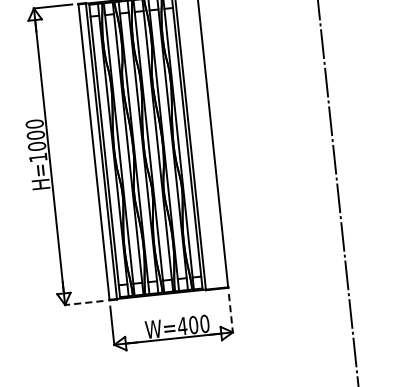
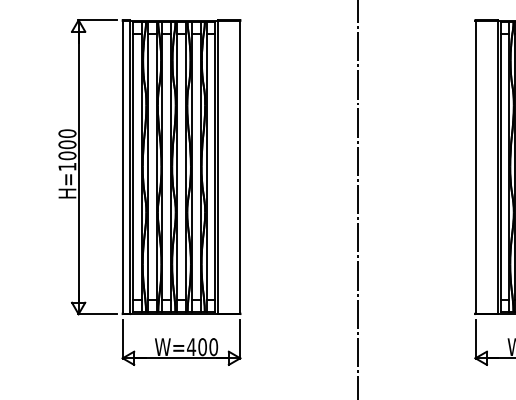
line: (83, 303) -> (96, 314), dashed -> solid
line: (231, 313) -> (240, 339), dashed -> solid

